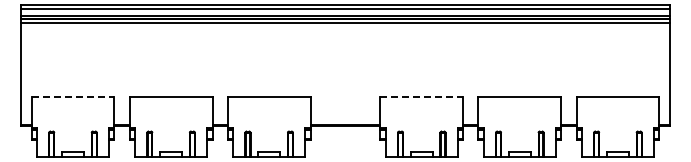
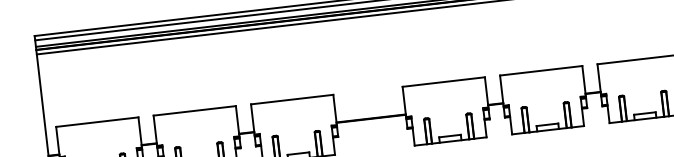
line: (73, 97) -> (97, 122), dashed -> solid
line: (422, 97) -> (444, 82), dashed -> solid

